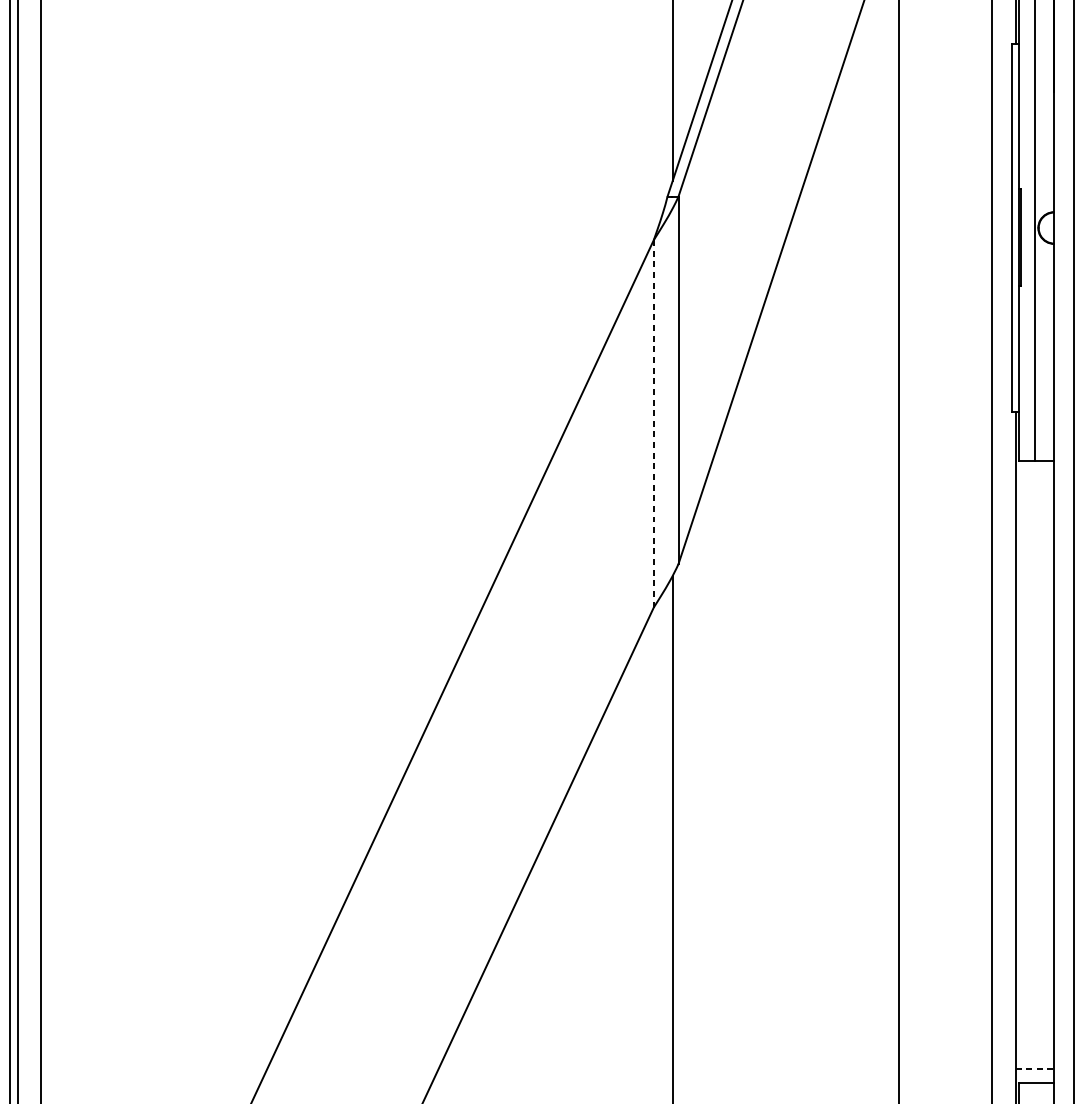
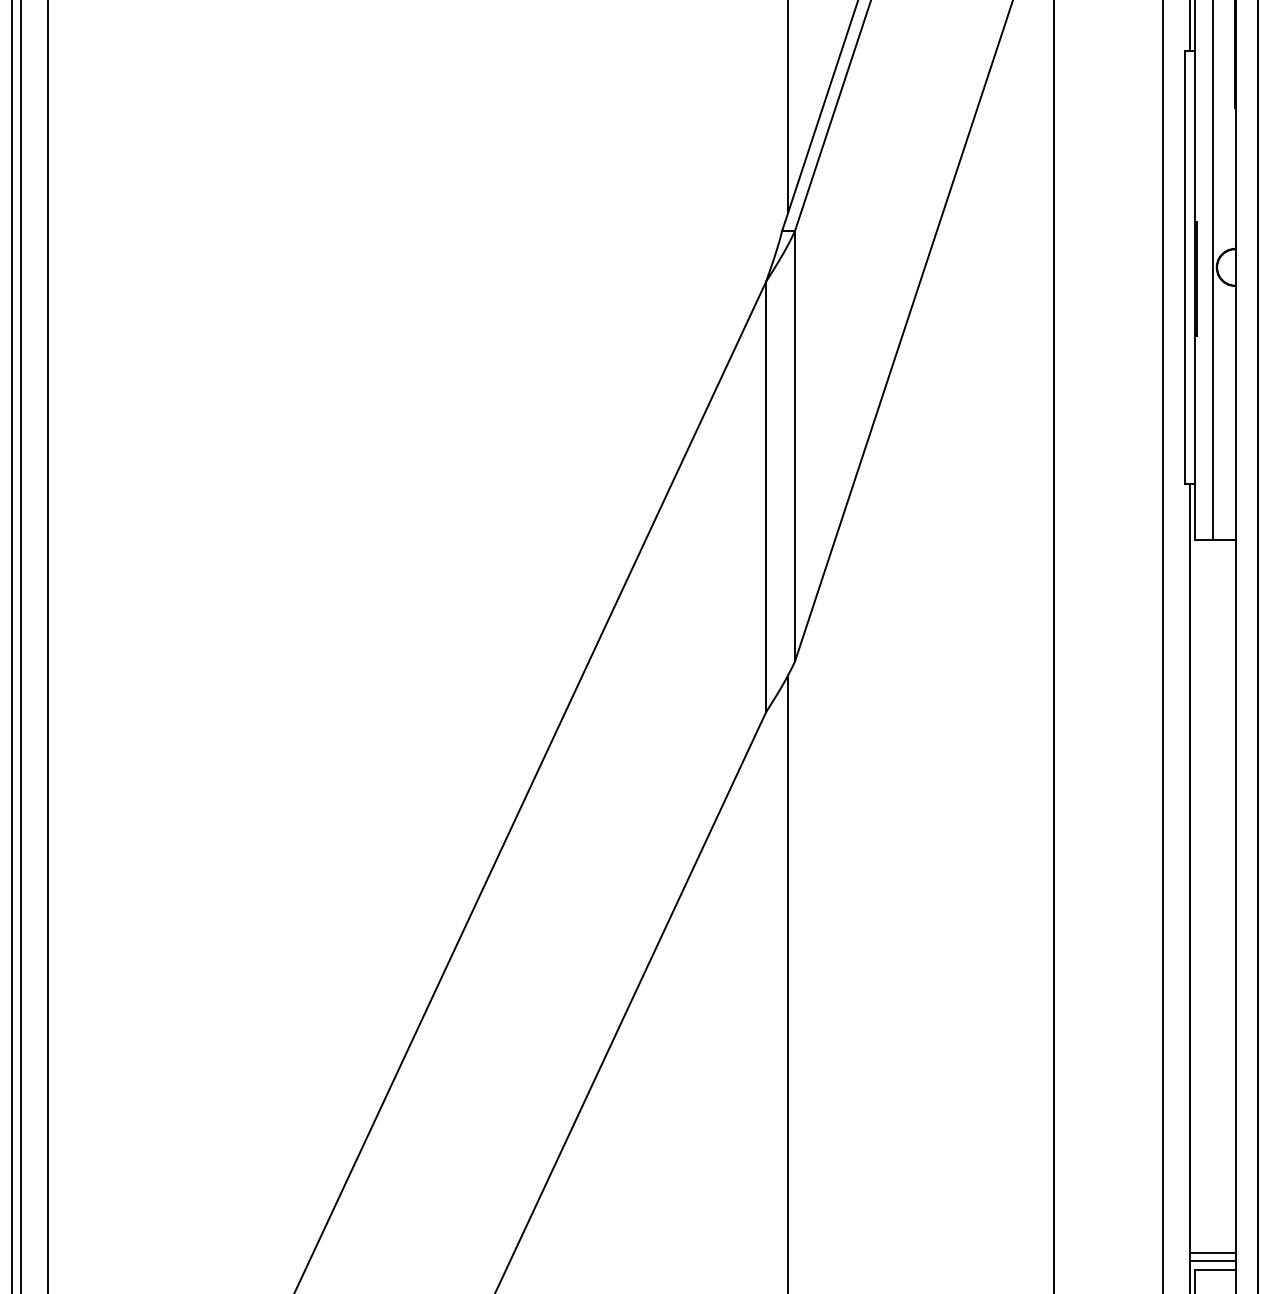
line: (654, 423) -> (766, 496), dashed -> solid
line: (1034, 1069) -> (1212, 1253), dashed -> solid
line: (1034, 1075) -> (1212, 1260), added

